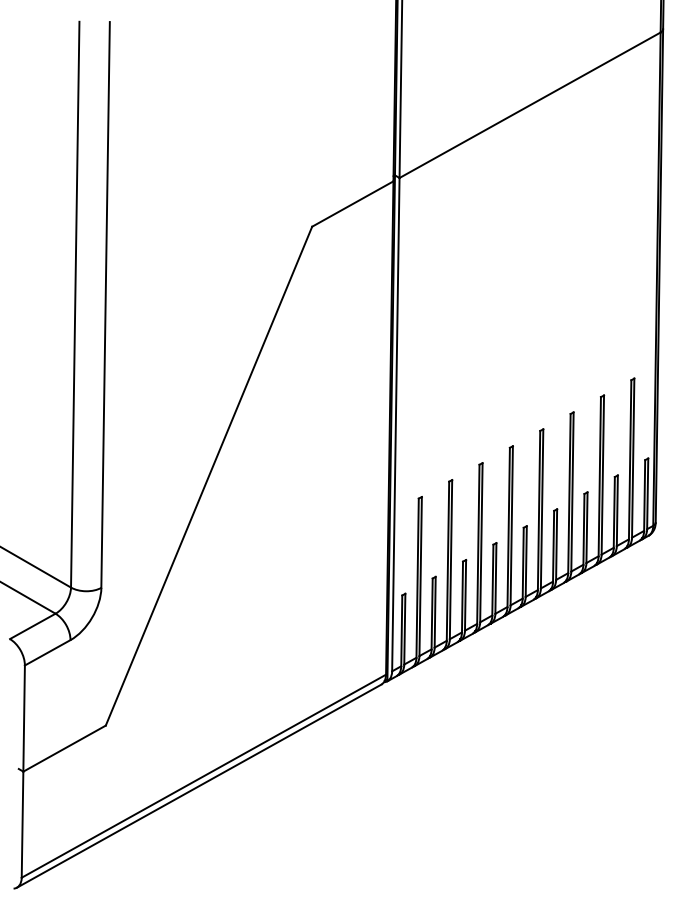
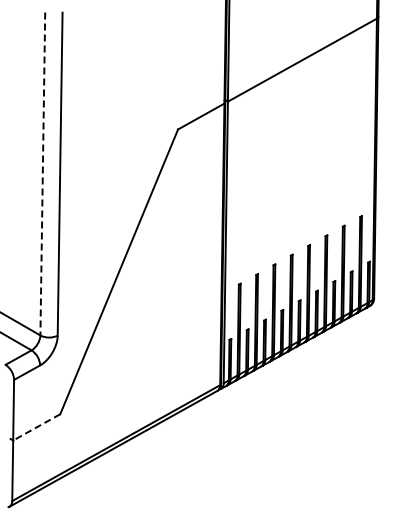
line: (74, 305) -> (42, 174), solid -> dashed
line: (64, 748) -> (36, 427), solid -> dashed

